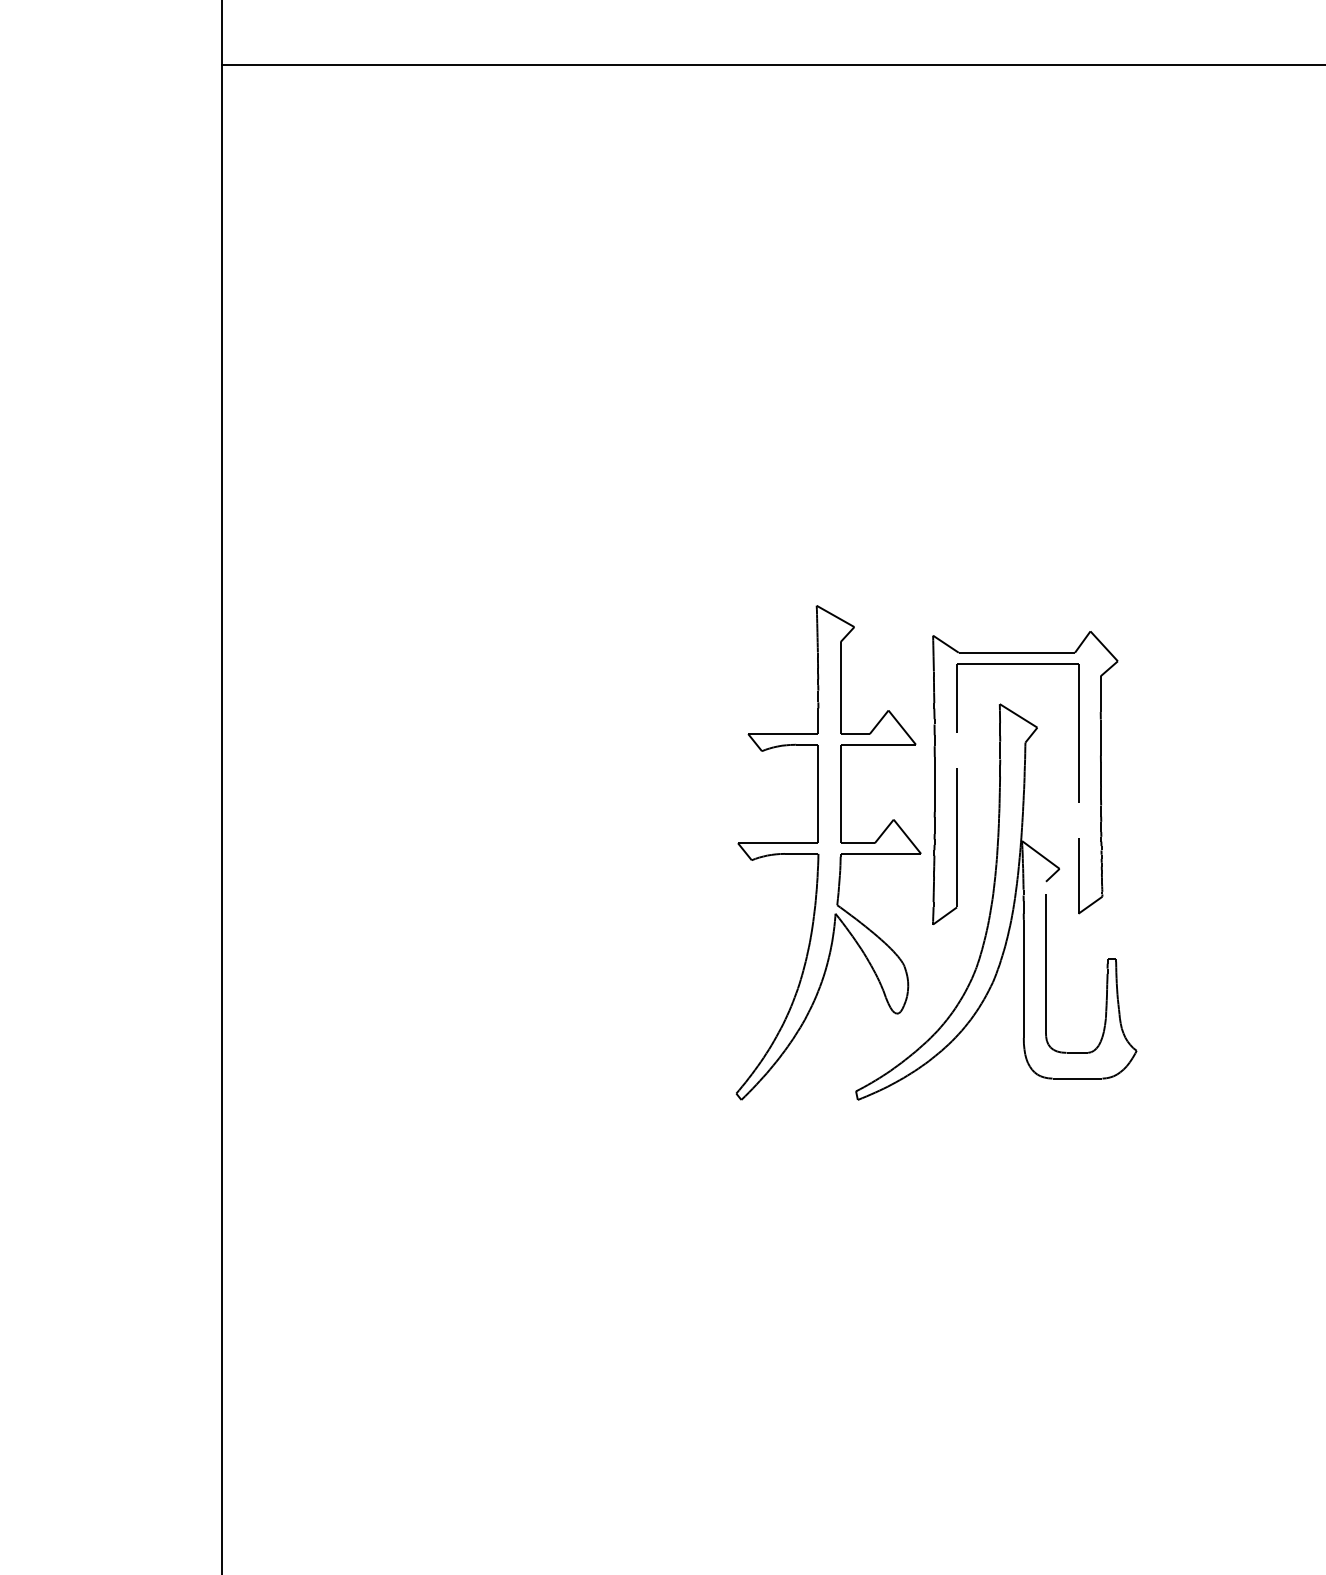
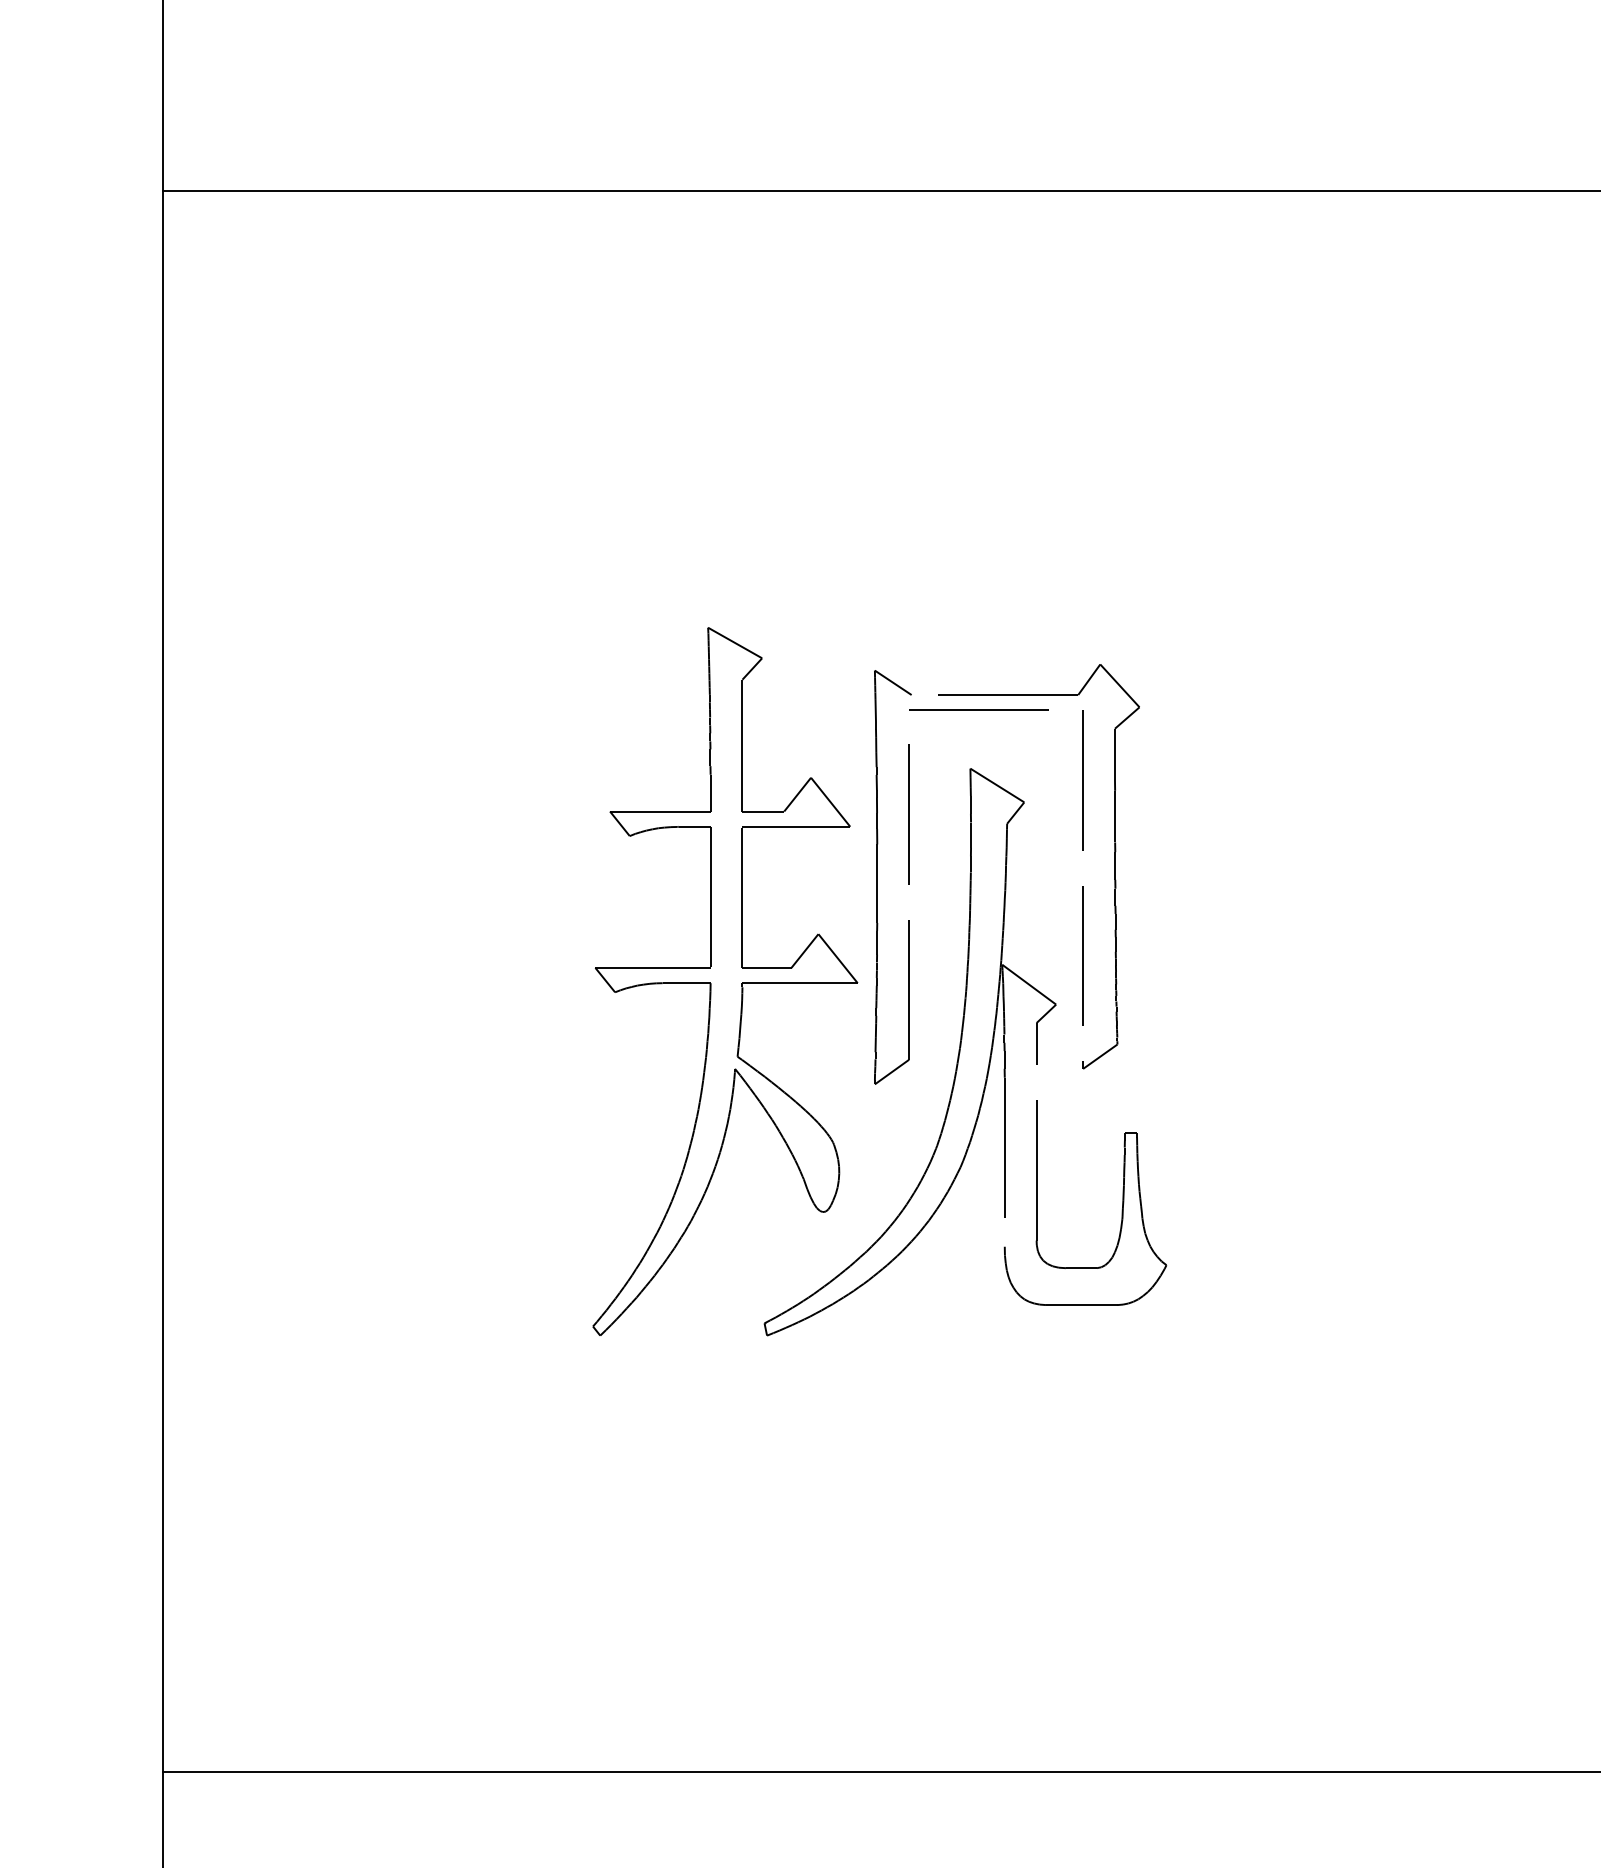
part: (936, 852) -> (879, 981), size x1.43

